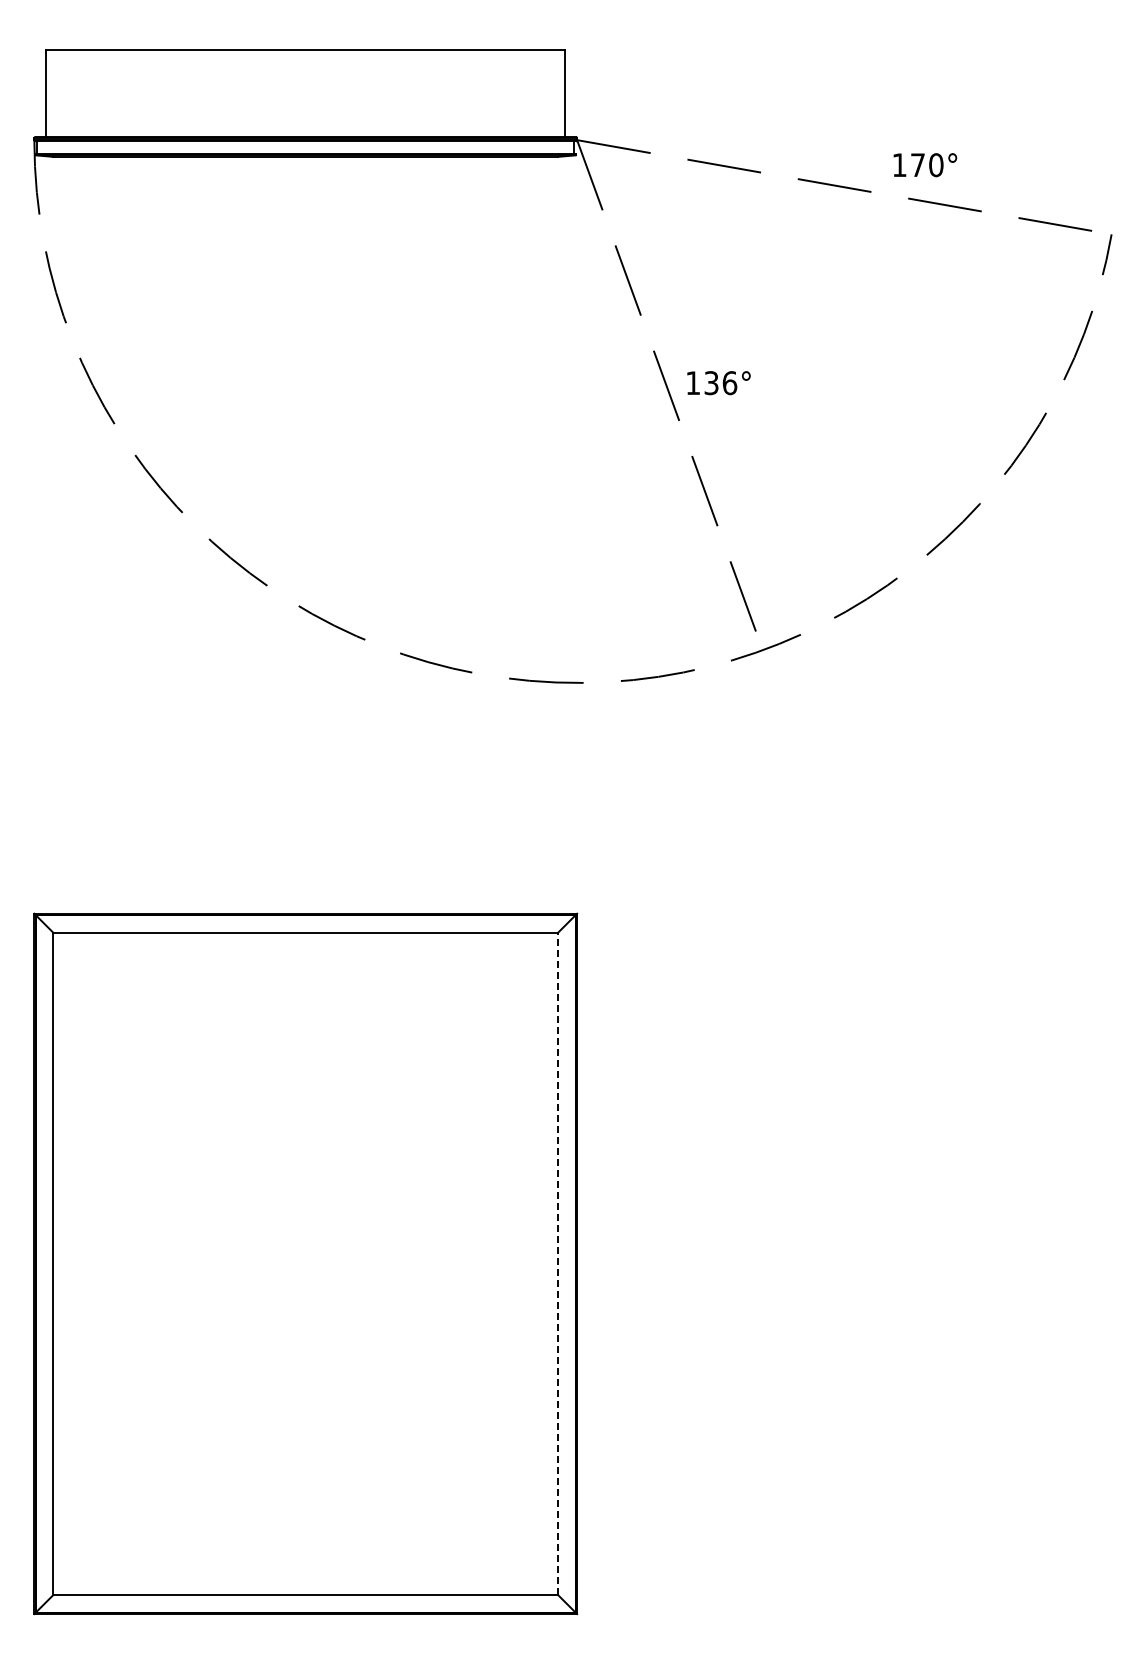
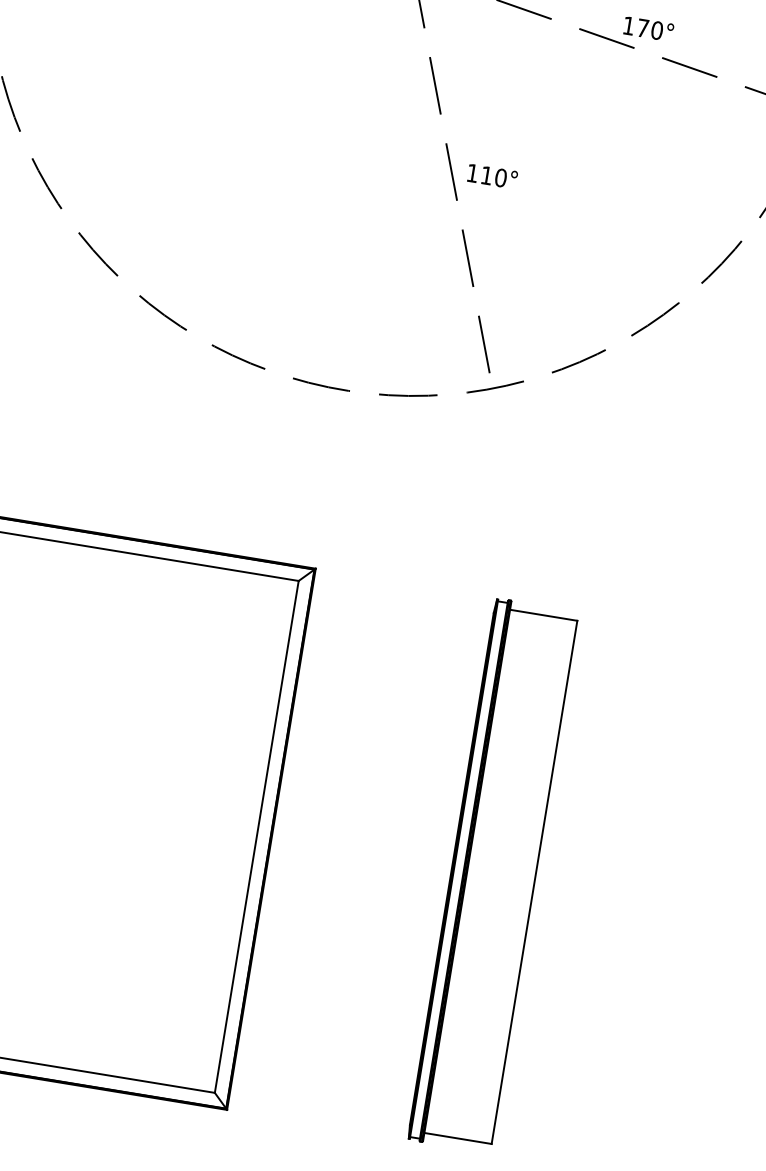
text: (925, 165) -> (648, 29), moved
text: (720, 383) -> (493, 177), 136° -> 110°
line: (558, 1263) -> (257, 836), dashed -> solid
part: (863, 1263) -> (492, 875), added

